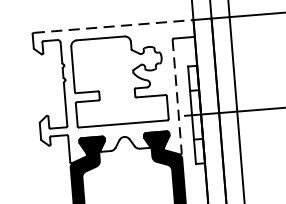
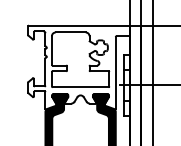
line: (113, 26) -> (79, 25), dashed -> solid
line: (176, 96) -> (115, 72), dashed -> solid

